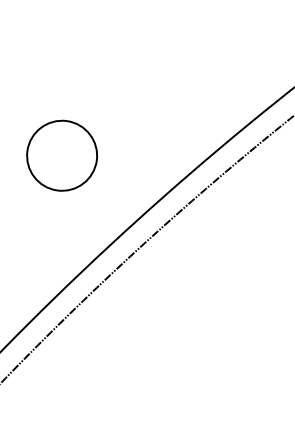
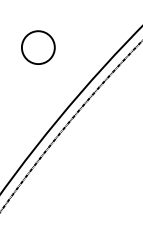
circle: (62, 155) -> (38, 47), moved

